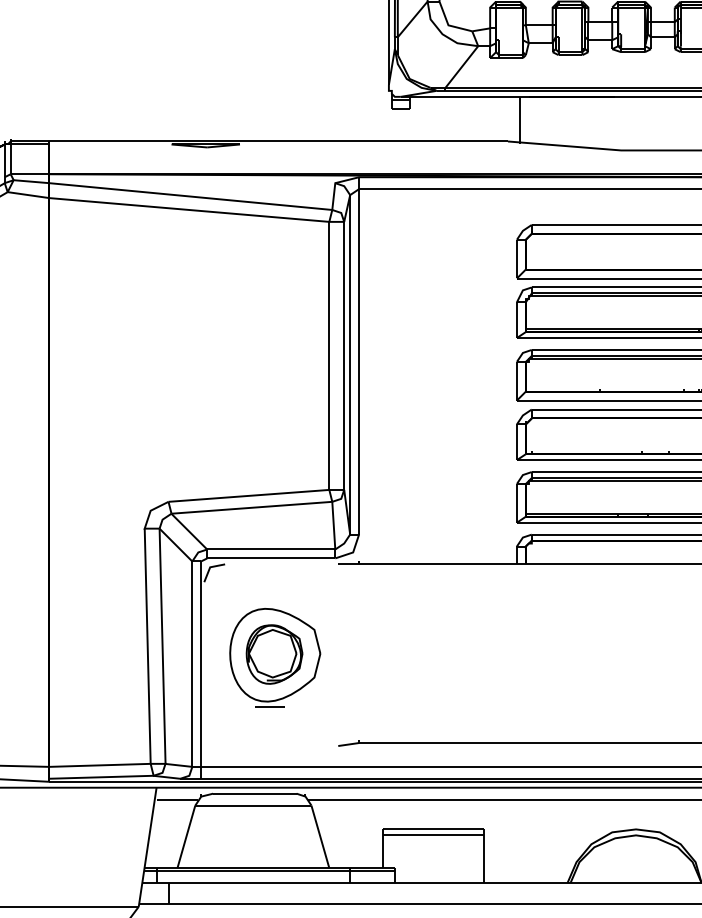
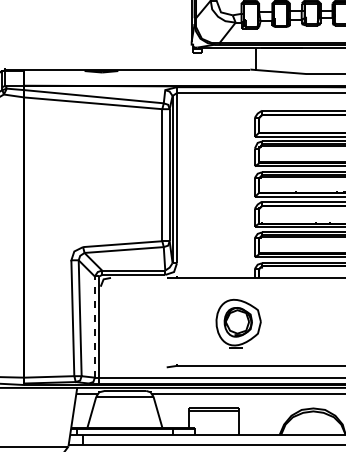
part: (274, 656) -> (238, 323), moved
line: (191, 665) -> (94, 327), solid -> dashed

